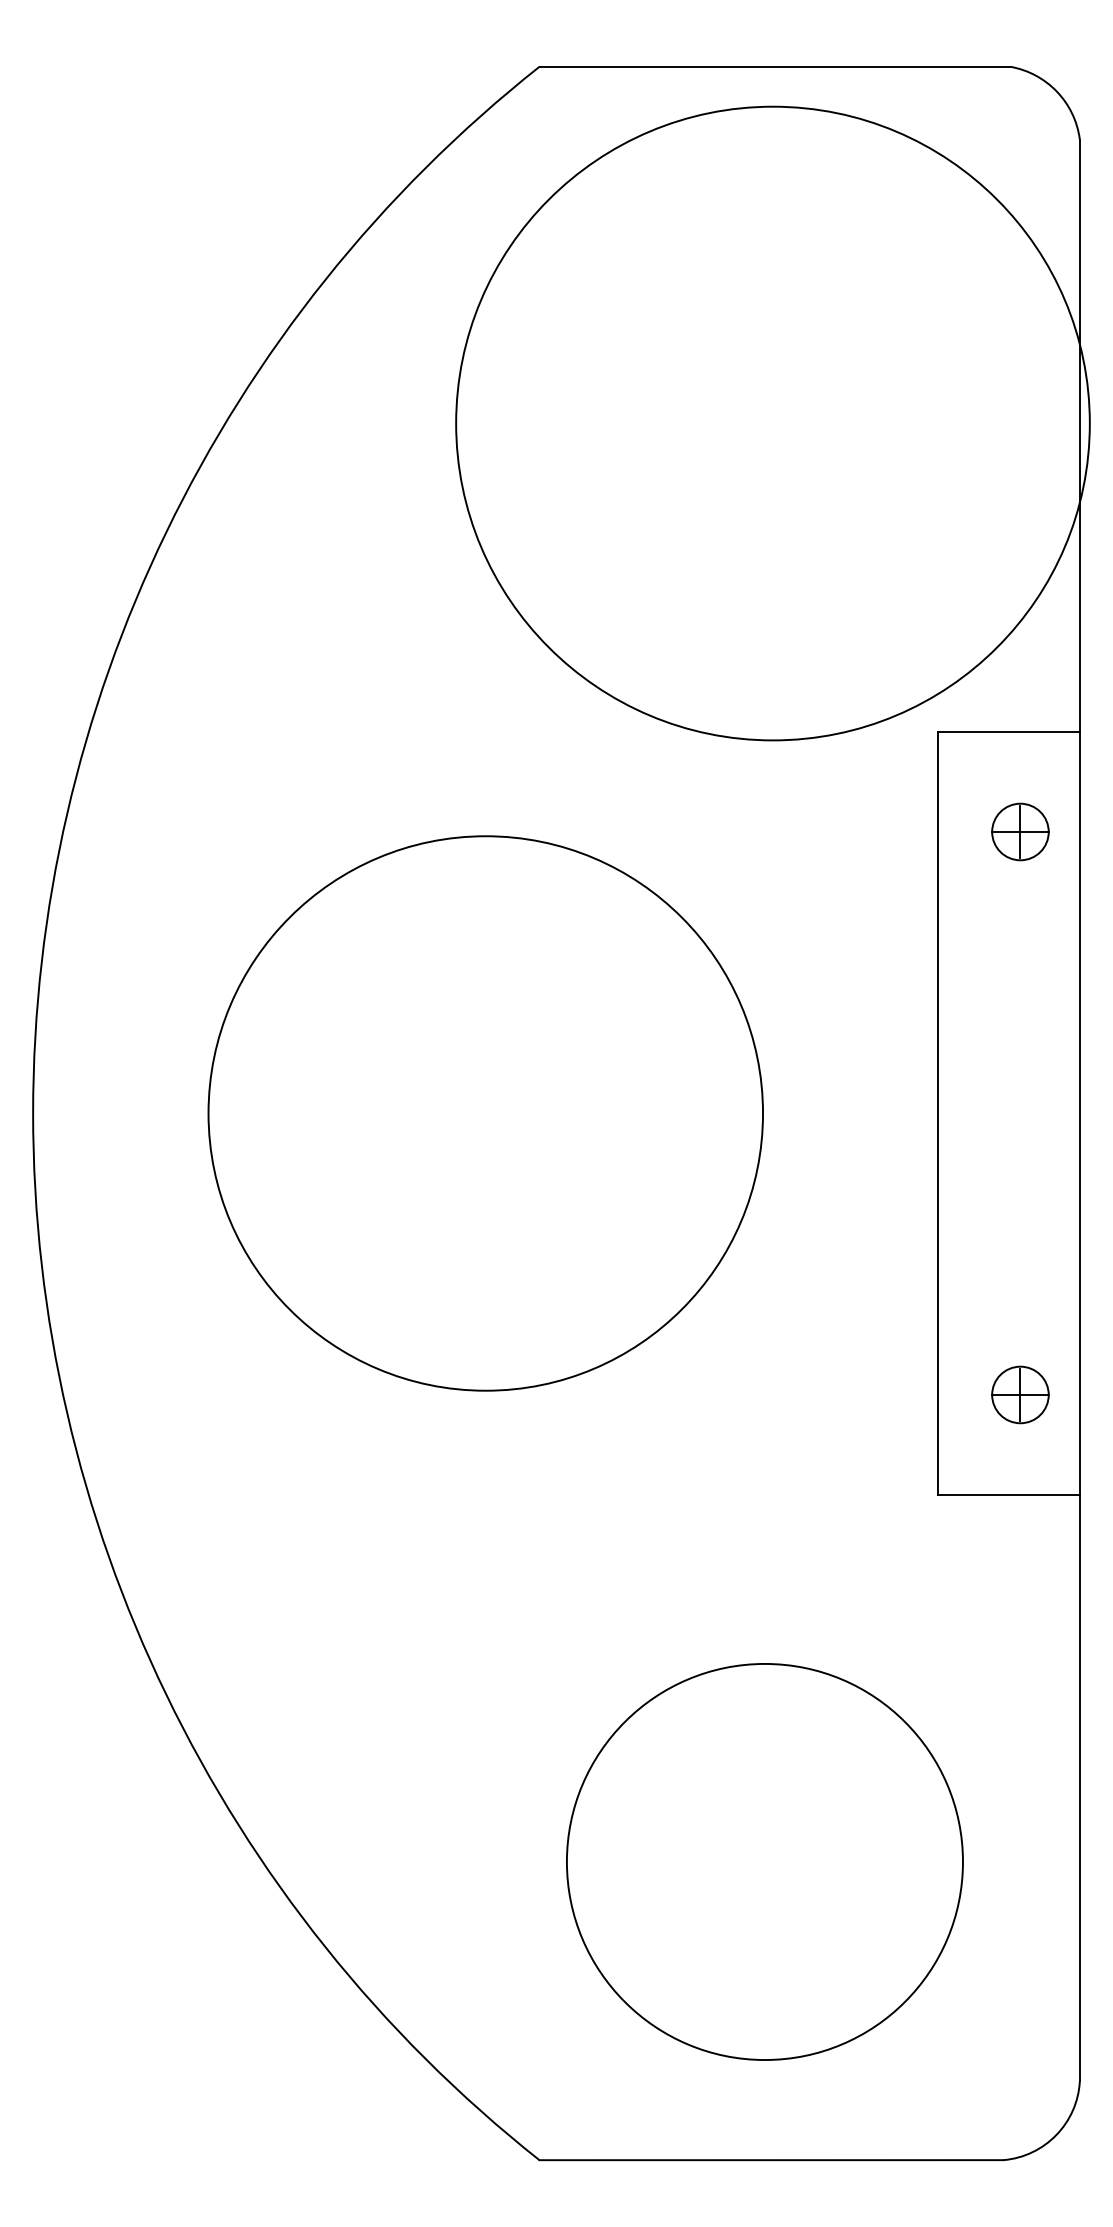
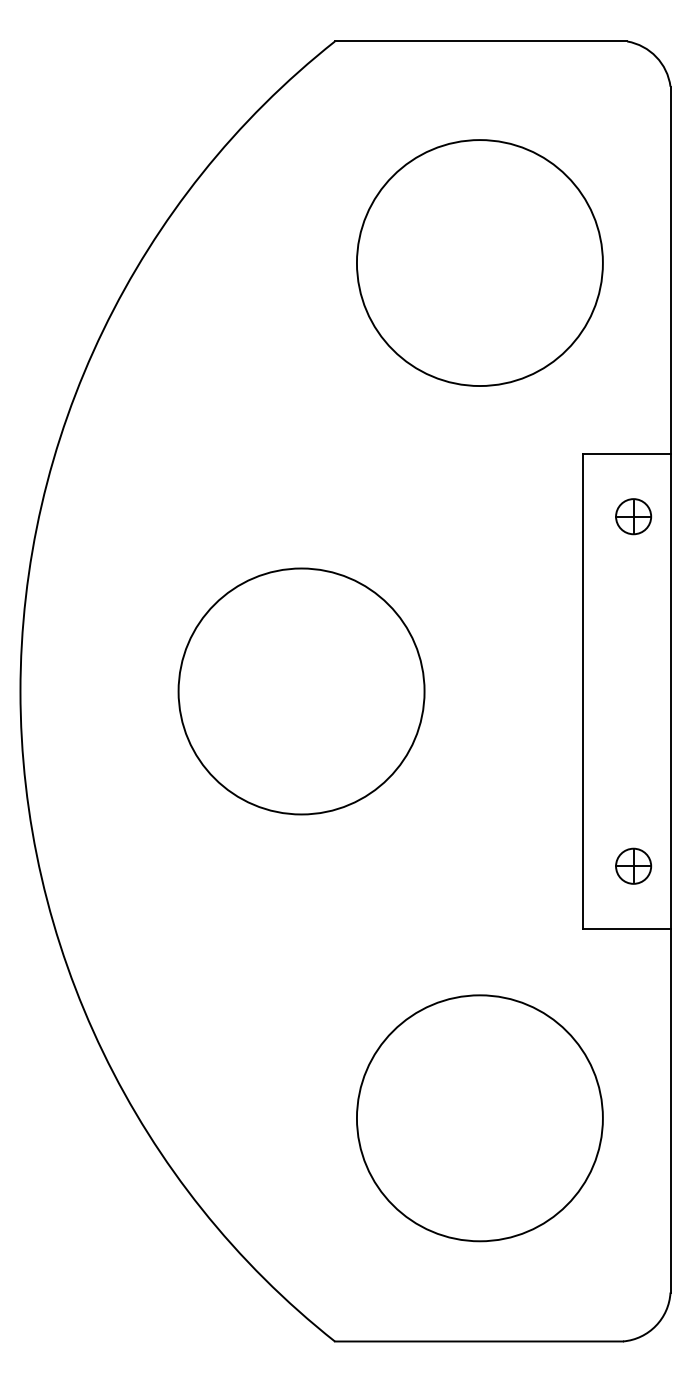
circle: (772, 424) -> (479, 263), size x0.62
circle: (485, 1113) -> (301, 691), size x0.71
circle: (764, 1862) -> (479, 1118), moved

